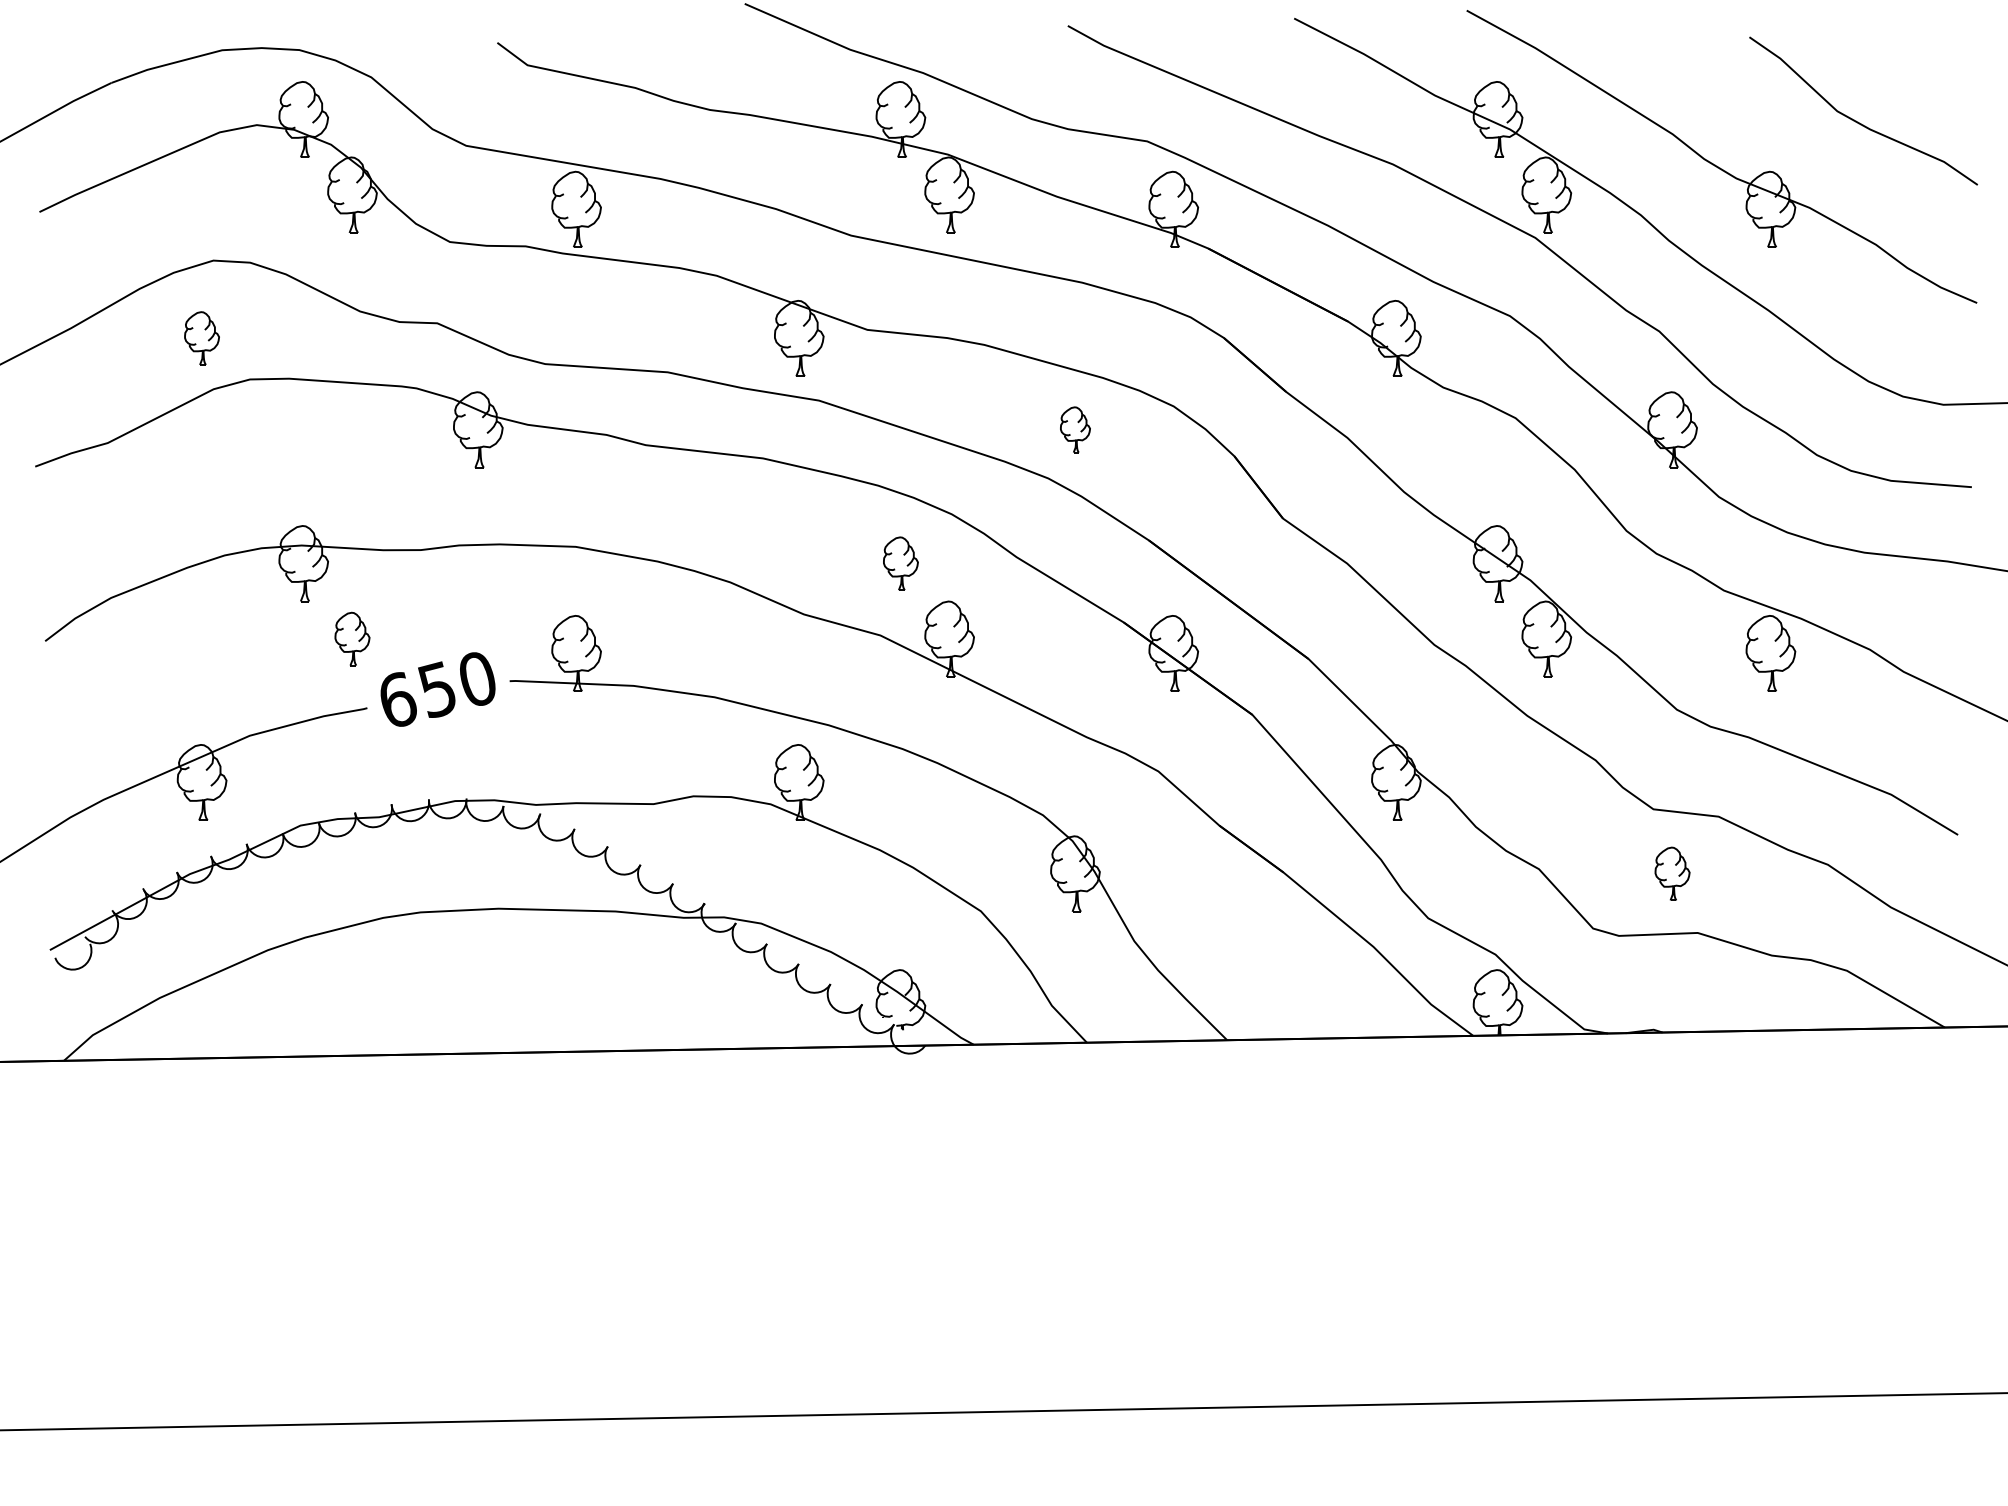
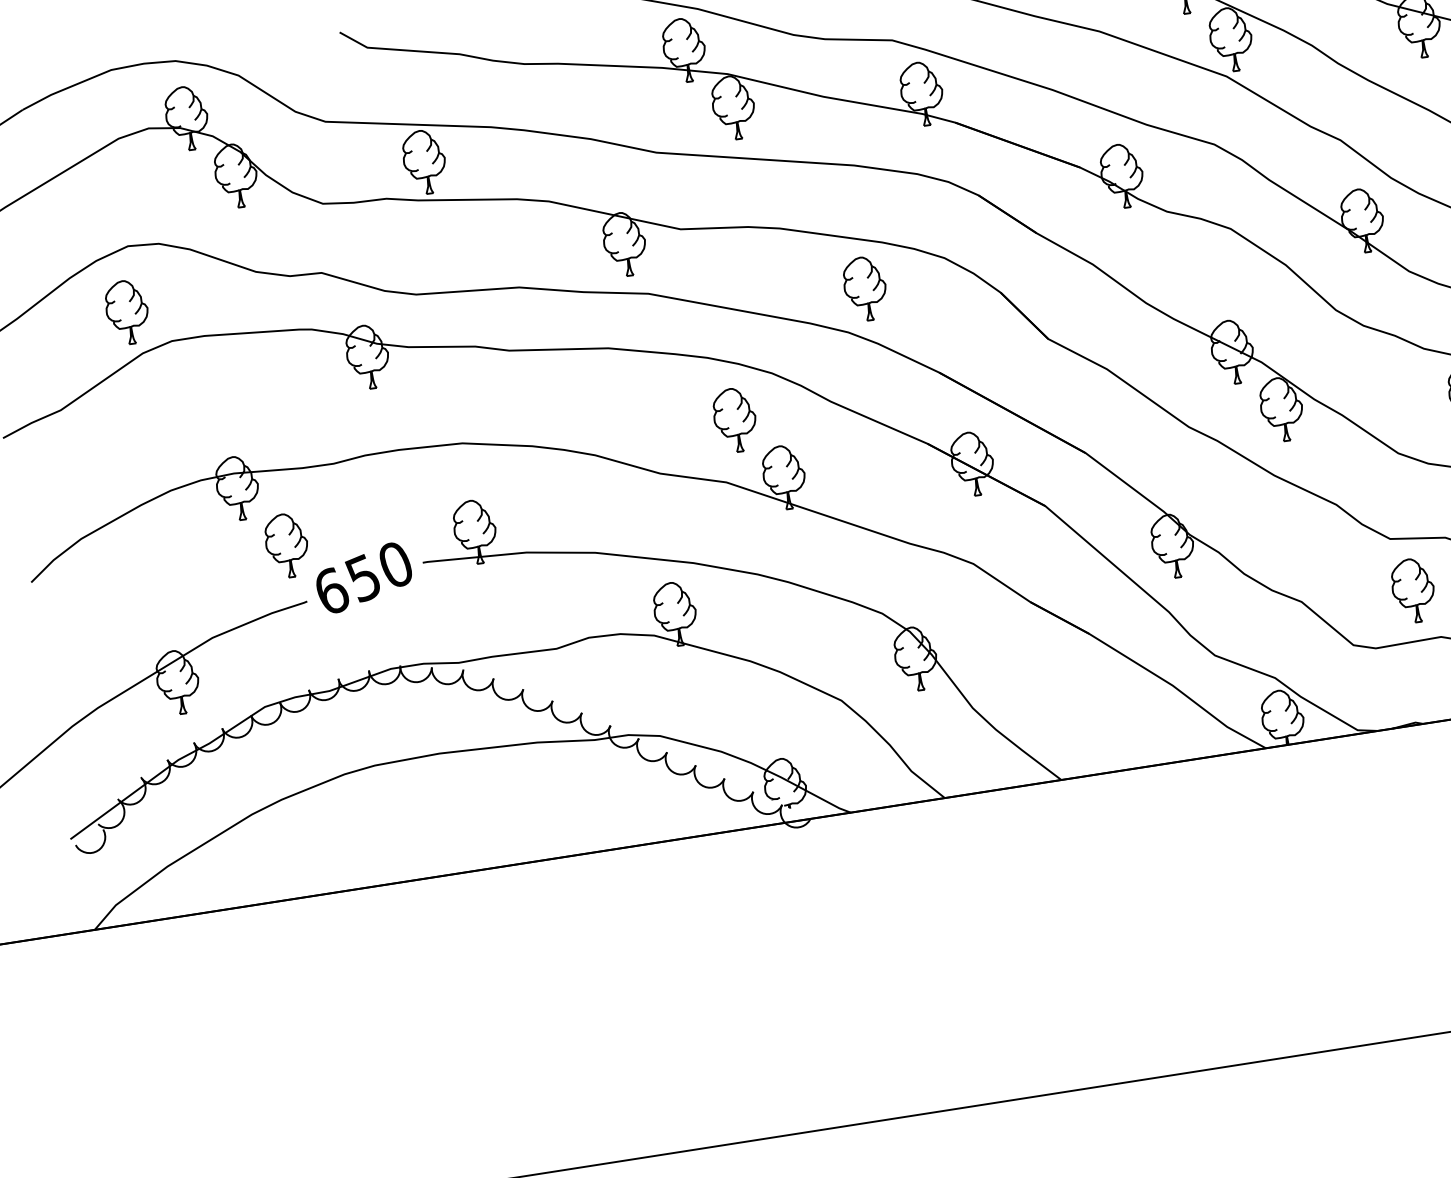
part: (201, 338) -> (126, 312), size x1.43
part: (1075, 429) -> (865, 288), size x1.67
part: (900, 563) -> (734, 420), size x1.43
part: (352, 638) -> (286, 545), size x1.43
part: (1672, 873) -> (1413, 590), size x1.43

